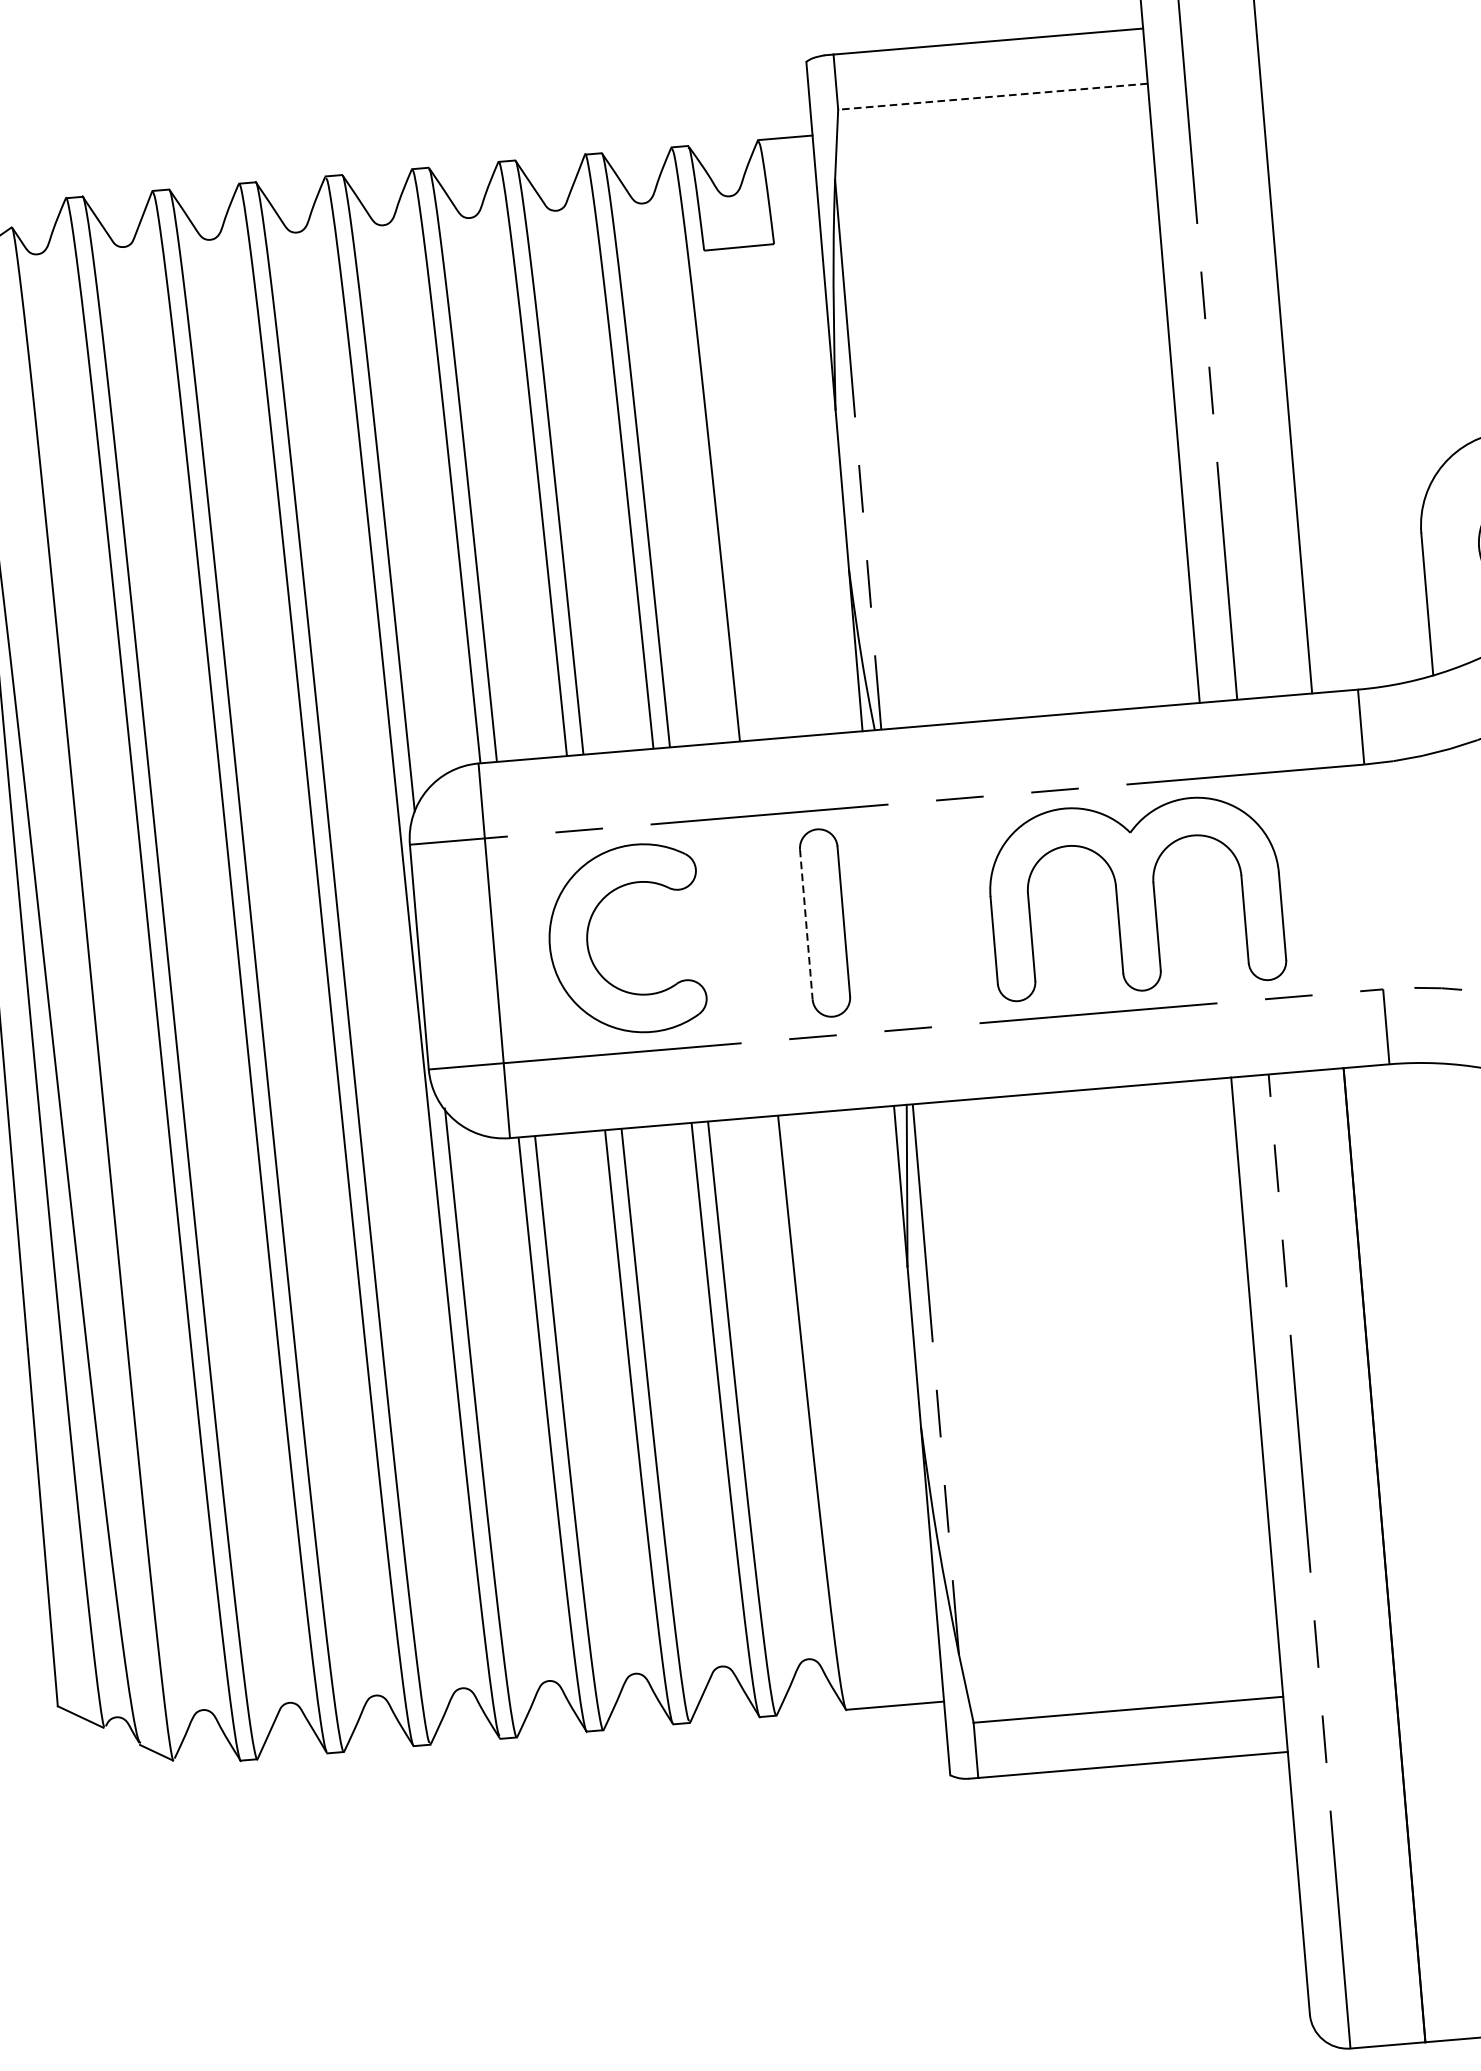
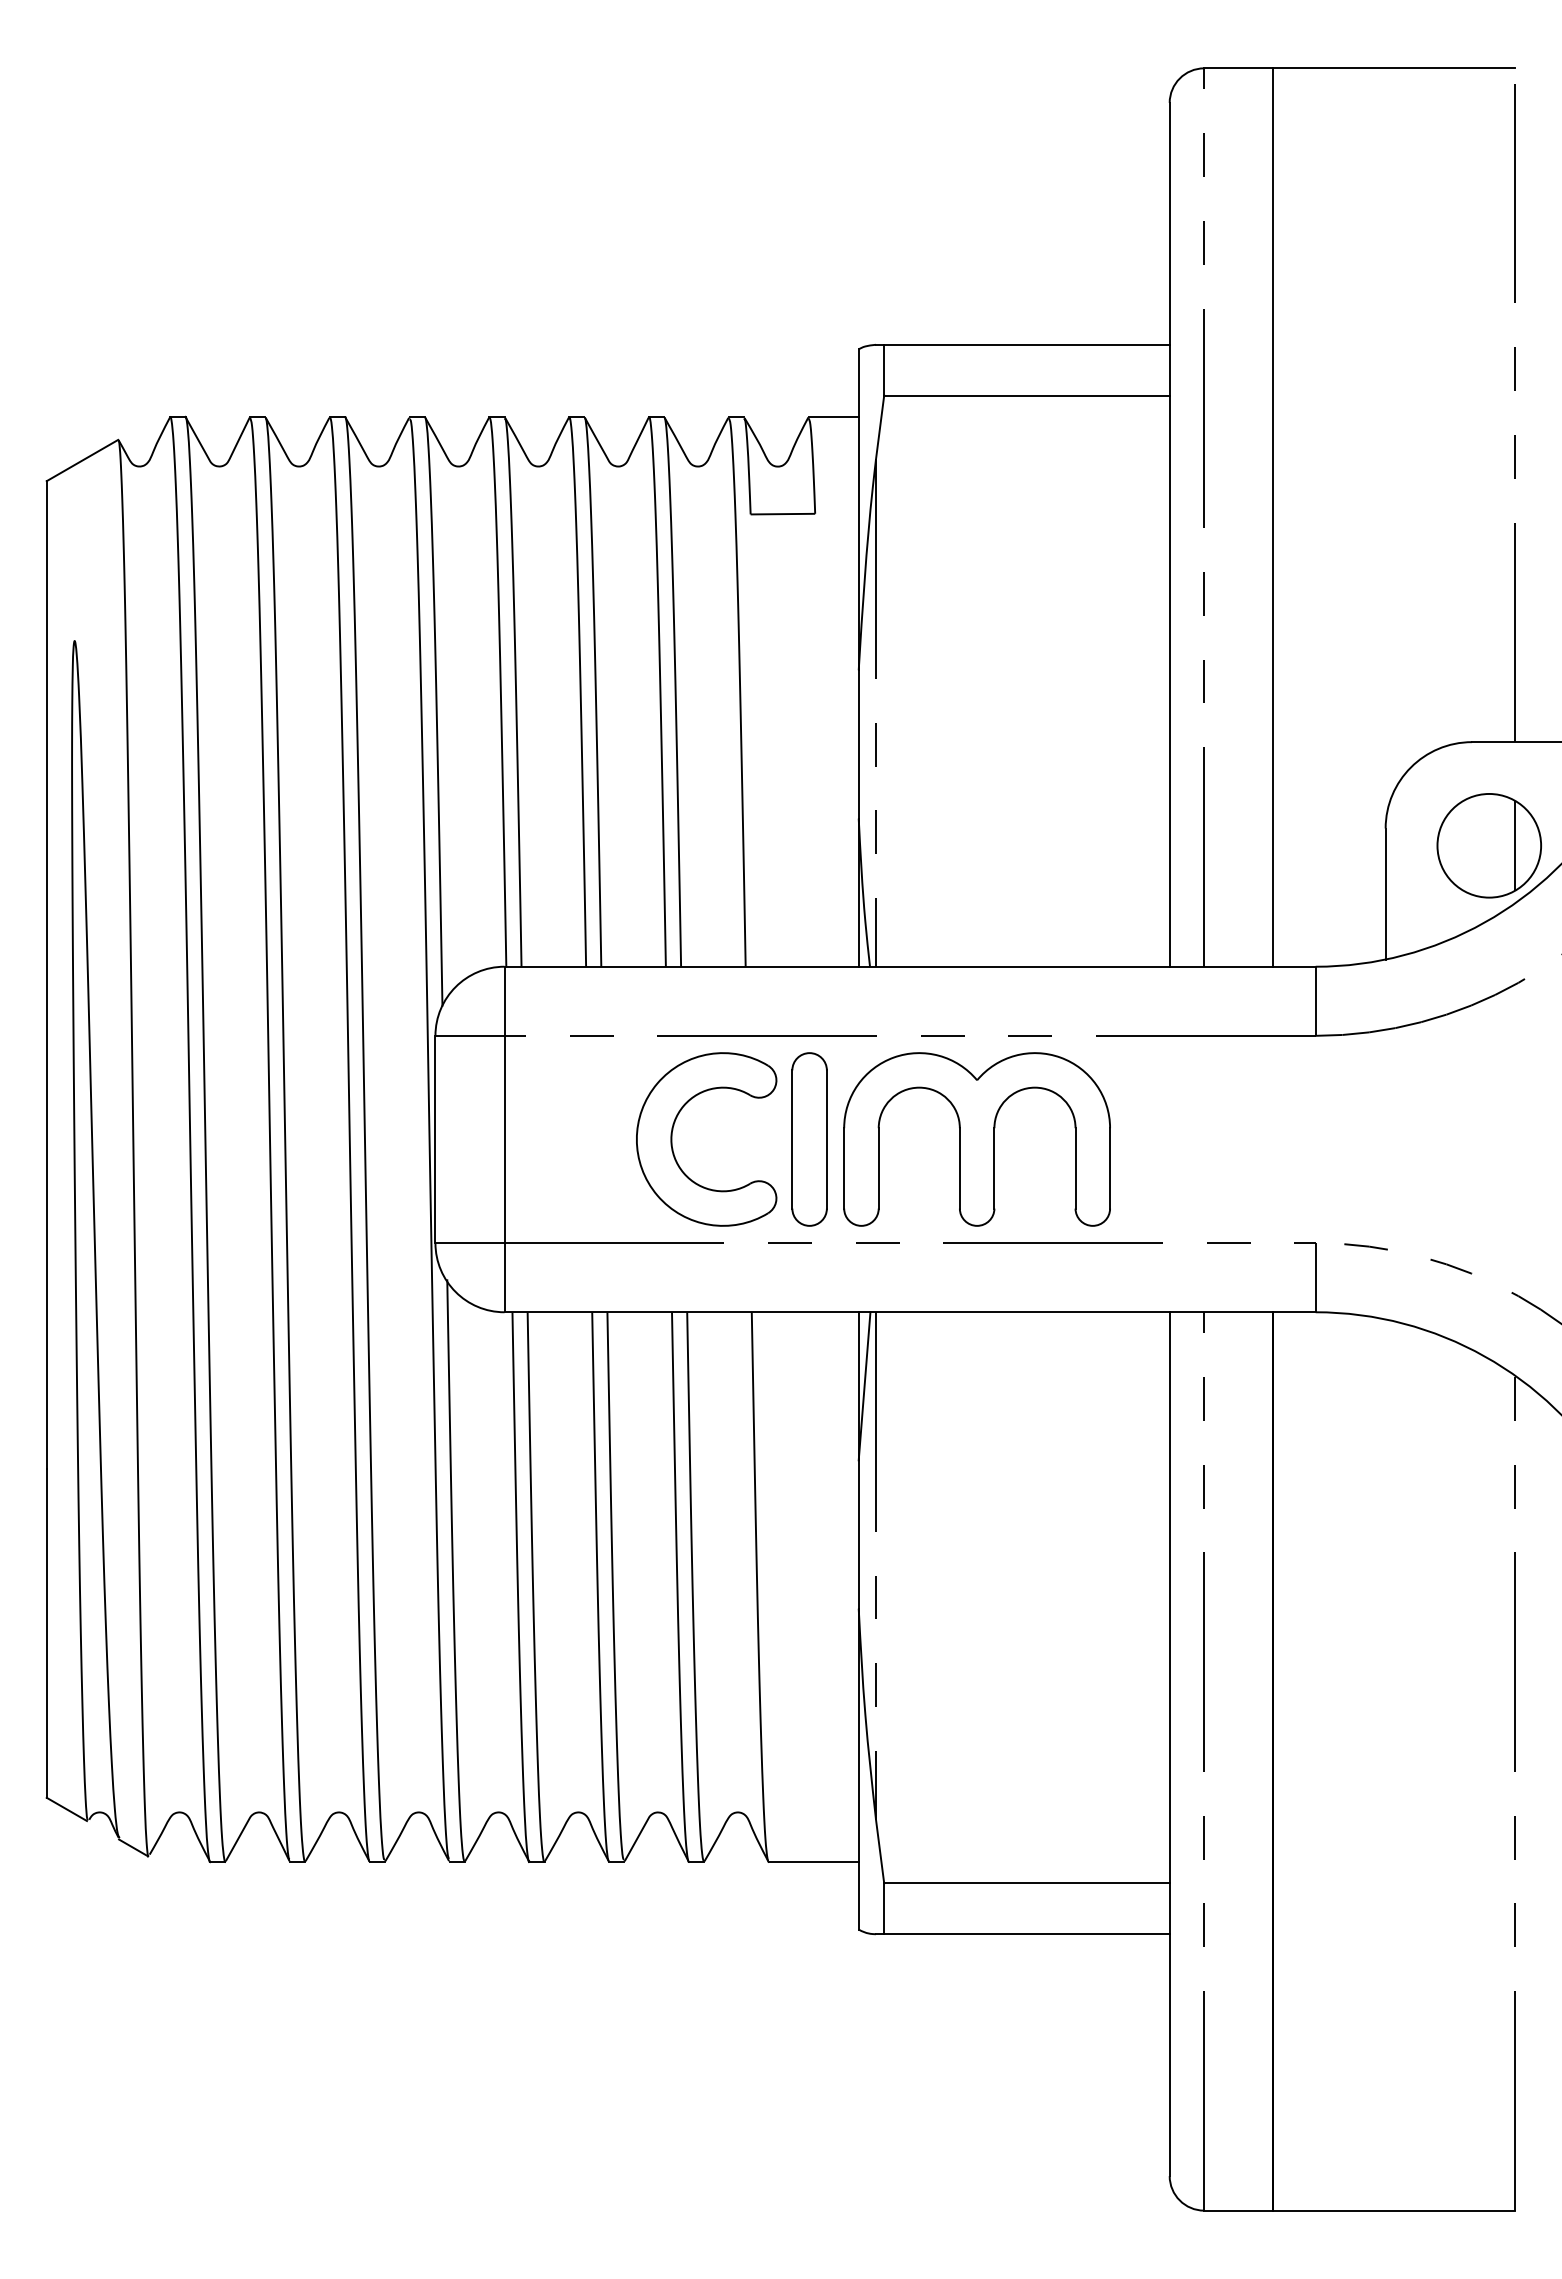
line: (992, 96) -> (1026, 395), dashed -> solid
part: (1135, 897) -> (976, 1139), moved
line: (806, 925) -> (792, 1140), dashed -> solid
part: (588, 942) -> (672, 1139), moved

